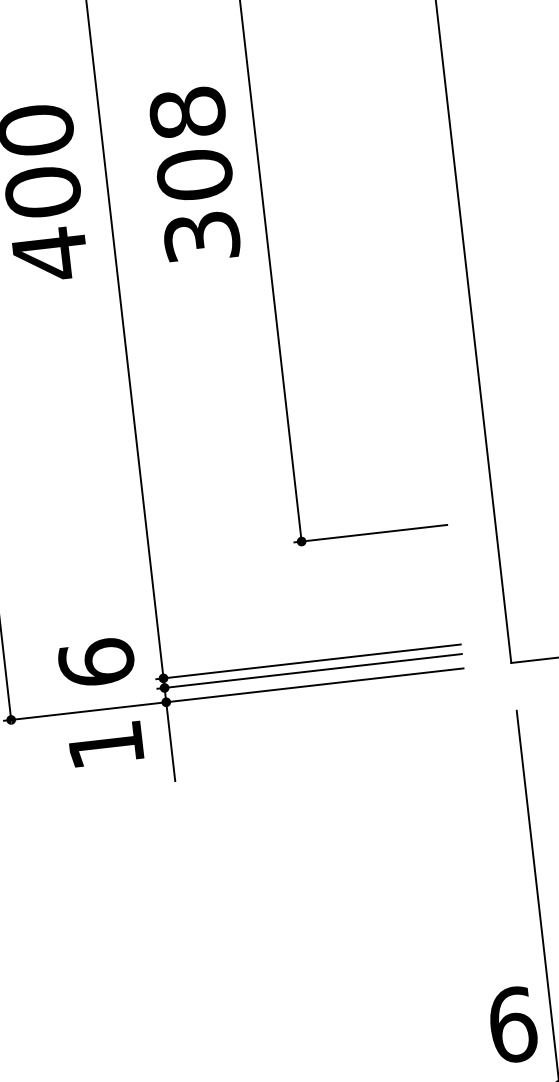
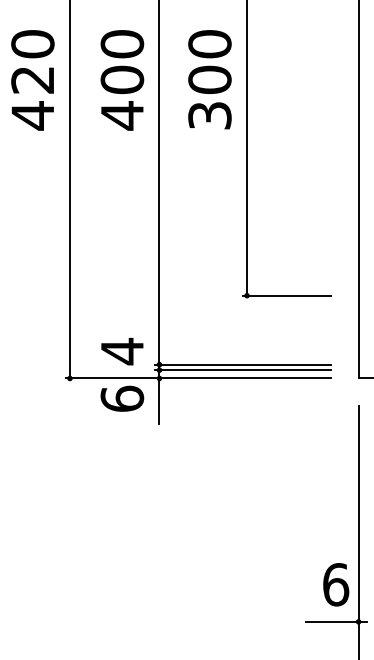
text: (187, 113) -> (209, 44), 308 -> 300
text: (96, 662) -> (122, 351), 6 -> 4
text: (106, 744) -> (122, 398), 1 -> 6

